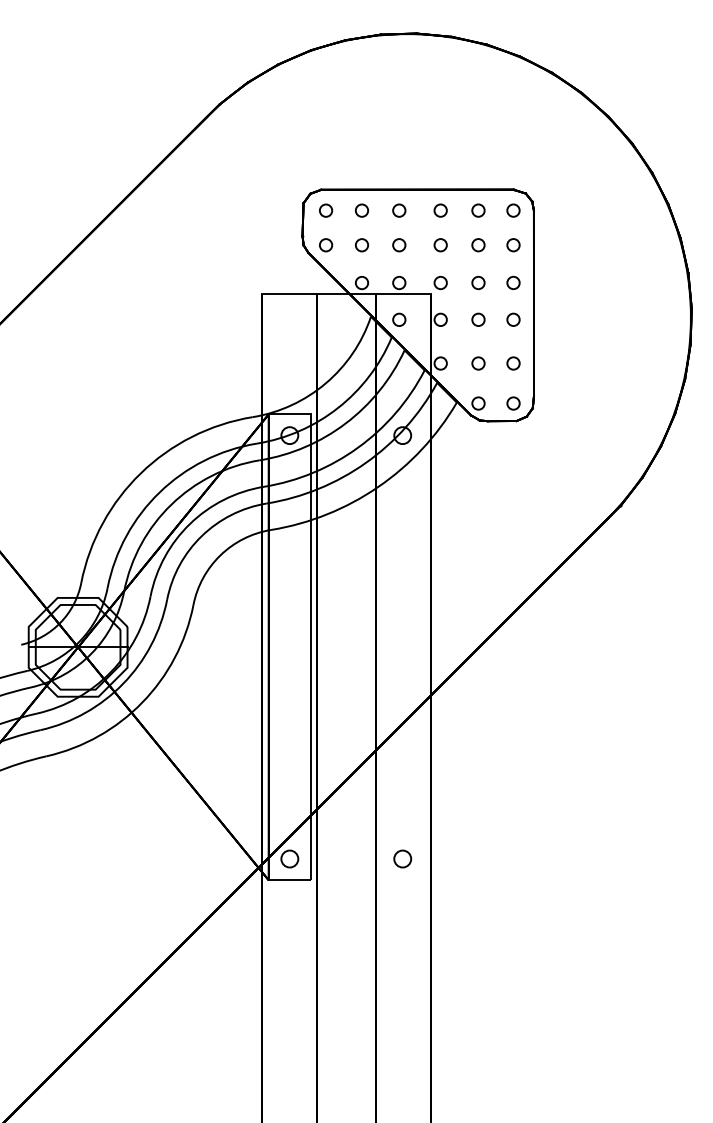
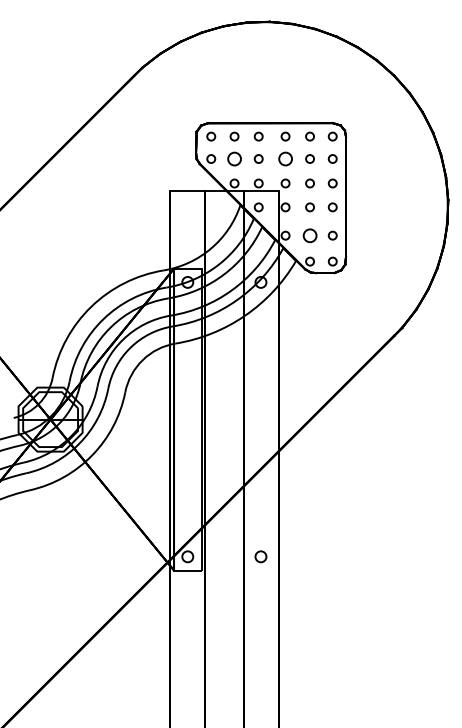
circle: (361, 244) -> (234, 158), size x1.6
circle: (440, 244) -> (285, 158), size x1.6
circle: (477, 363) -> (309, 235), size x1.6

